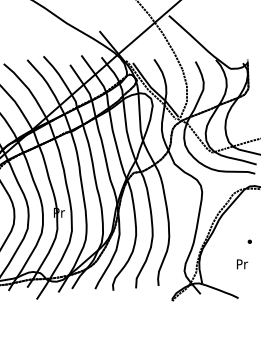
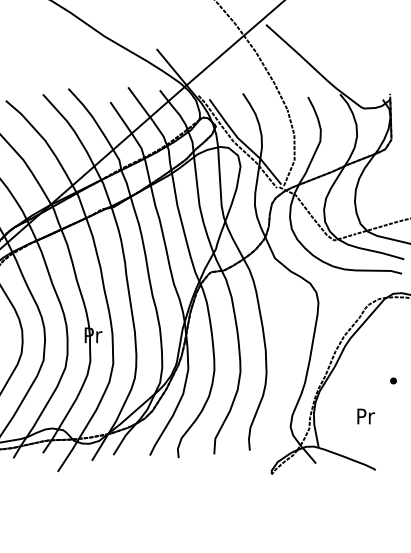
text: (242, 264) -> (366, 416), moved

